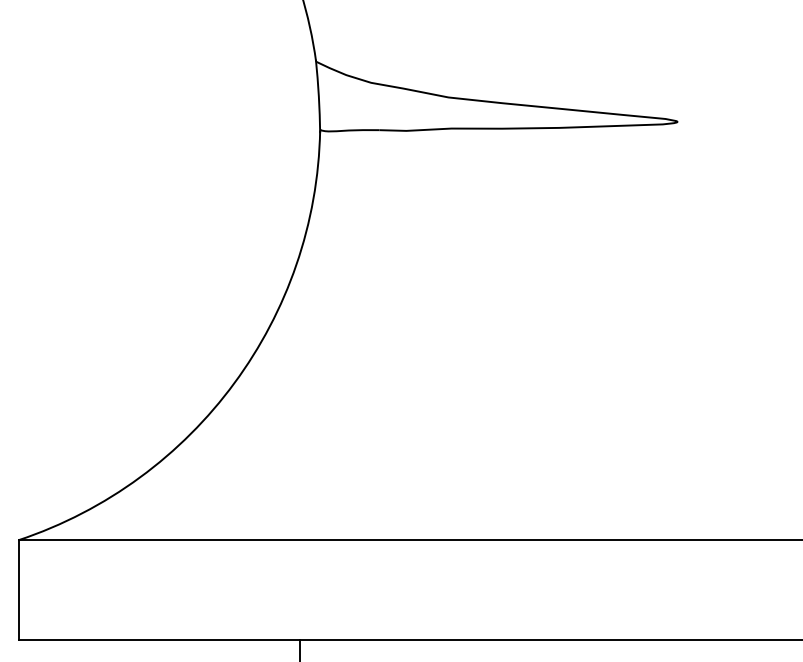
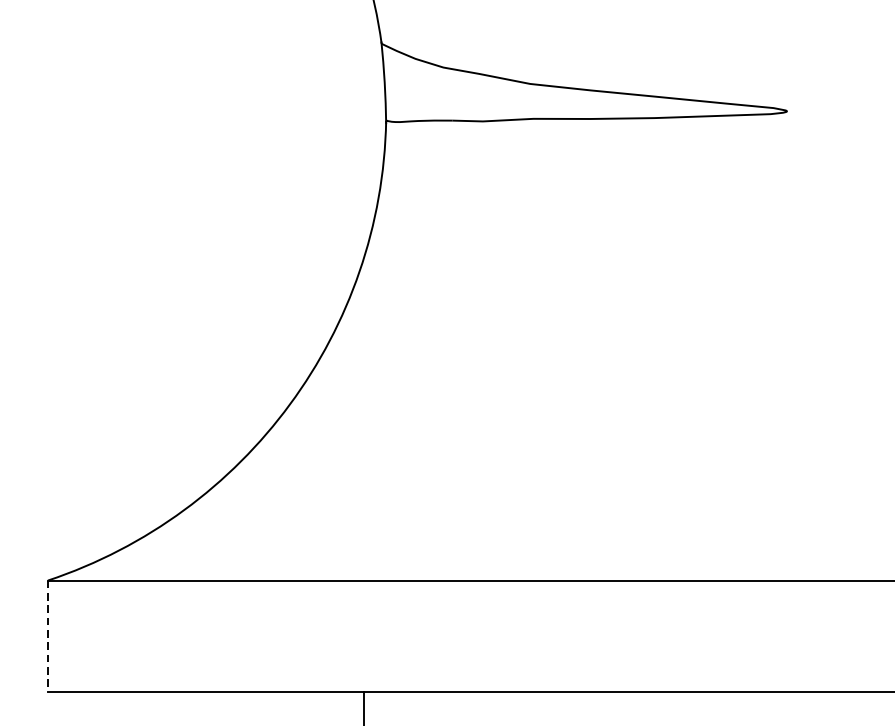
line: (18, 589) -> (47, 635), solid -> dashed

